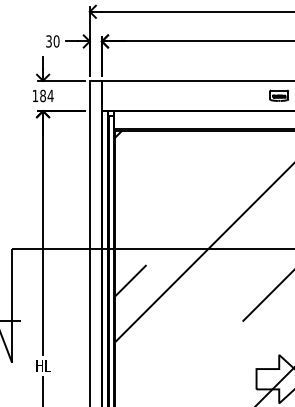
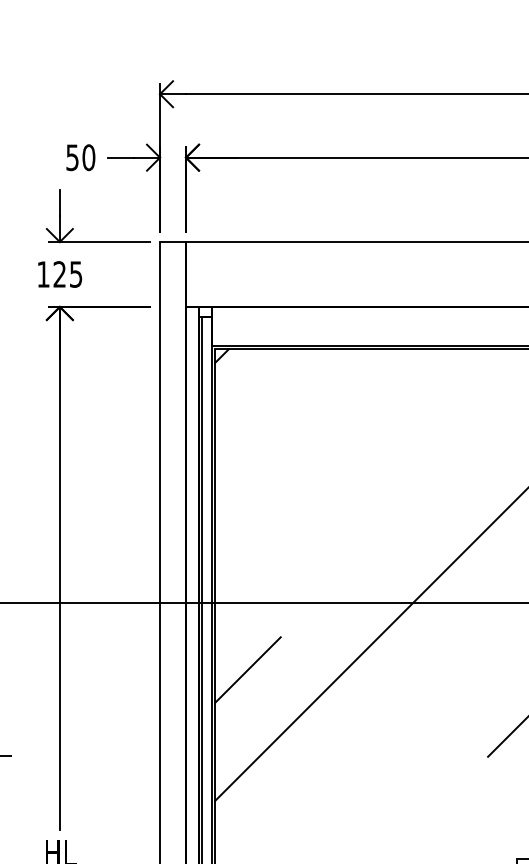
text: (48, 40) -> (71, 155), 30 -> 50
text: (46, 96) -> (67, 275), 184 -> 125

